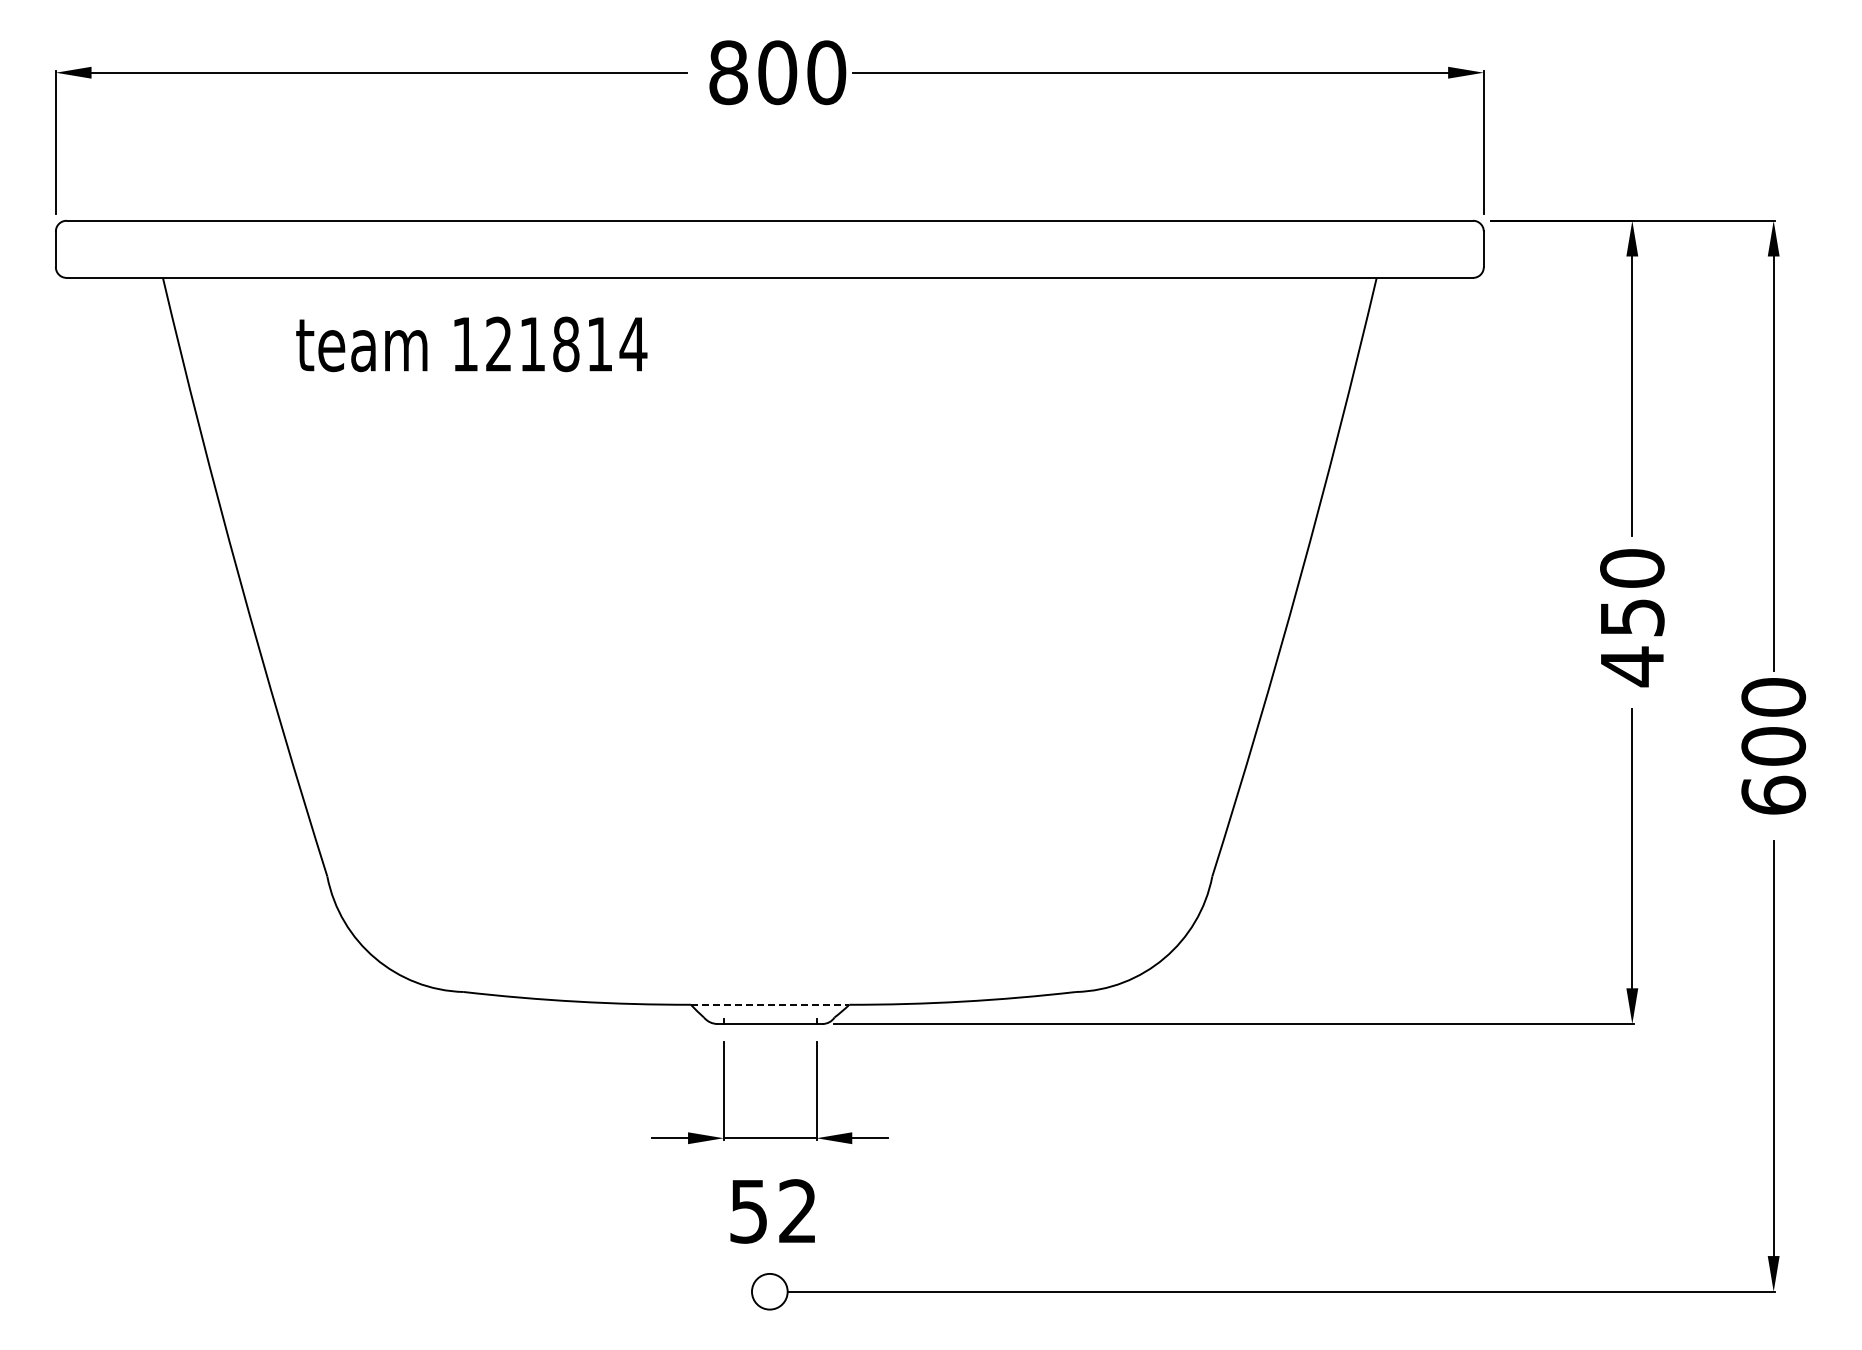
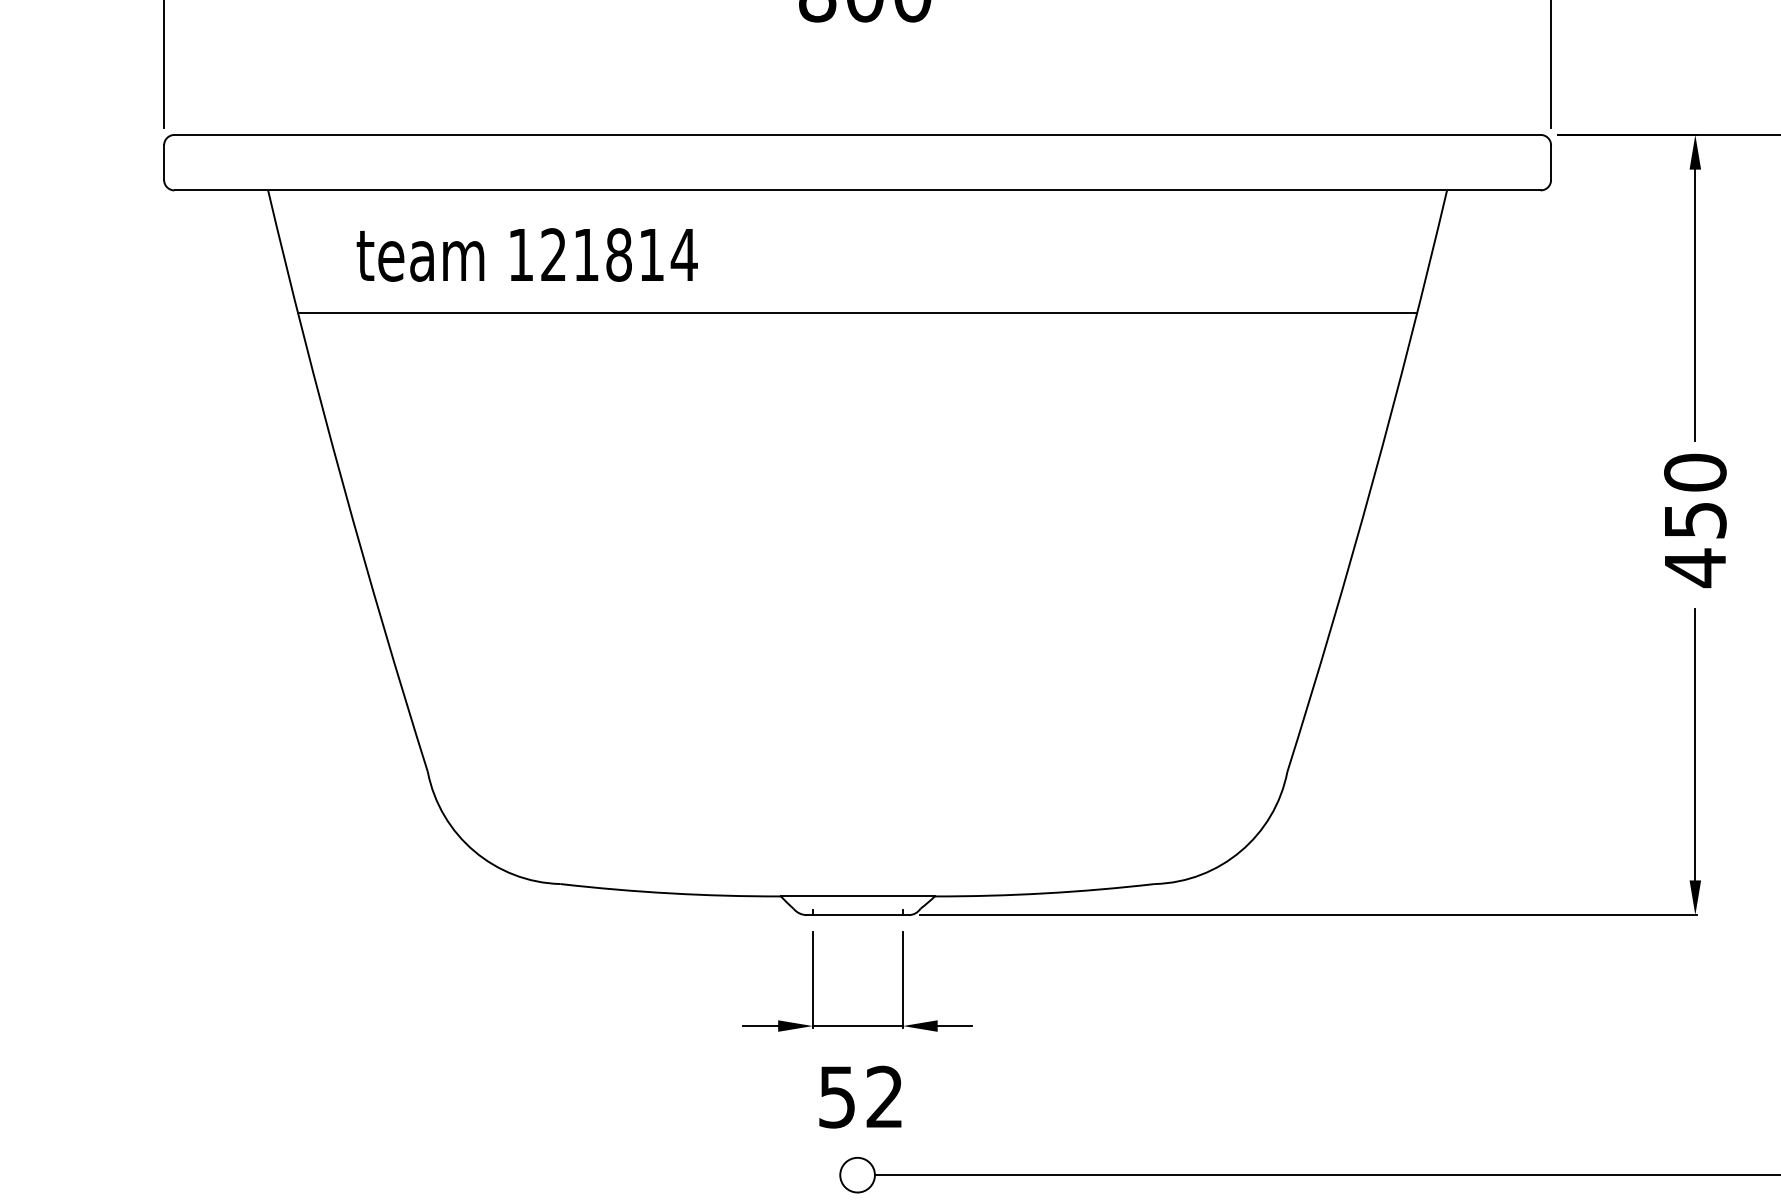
text: (471, 344) -> (527, 255), moved
line: (769, 404) -> (857, 313), added
line: (770, 1004) -> (858, 896), dashed -> solid

